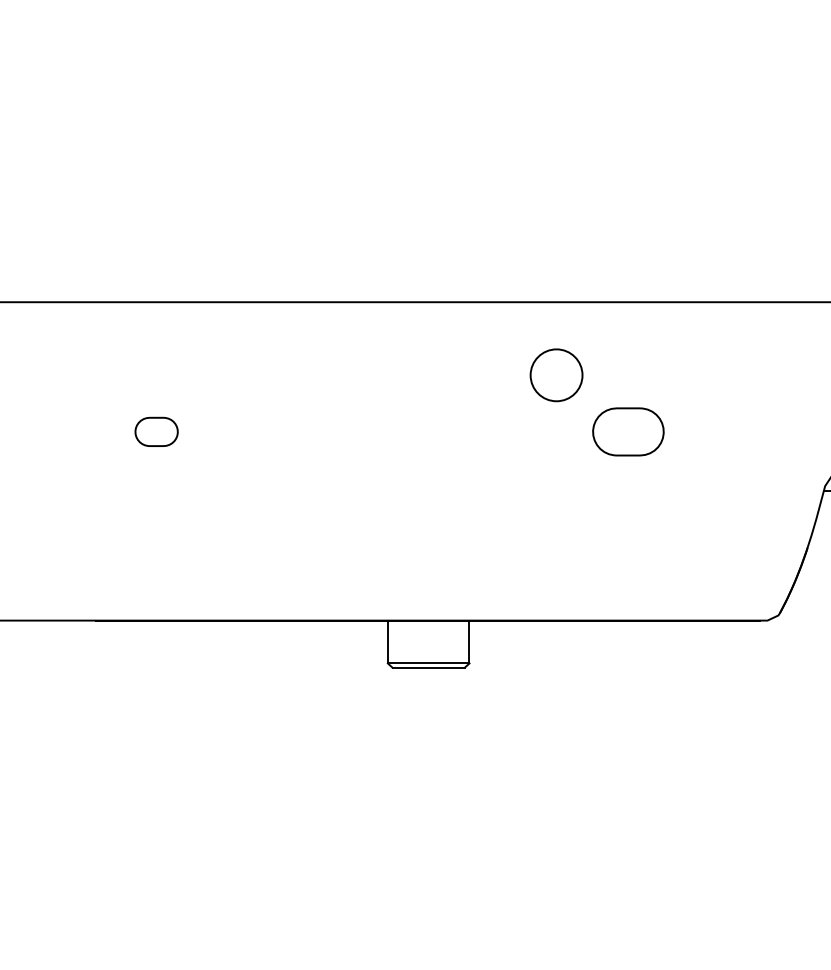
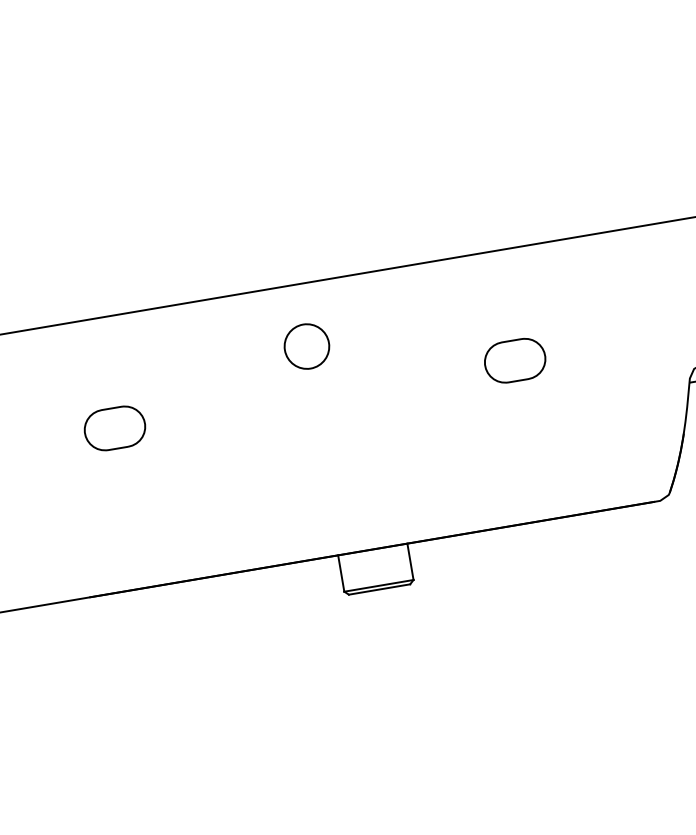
circle: (556, 375) -> (306, 346), moved
part: (156, 431) -> (114, 428), size x1.67

